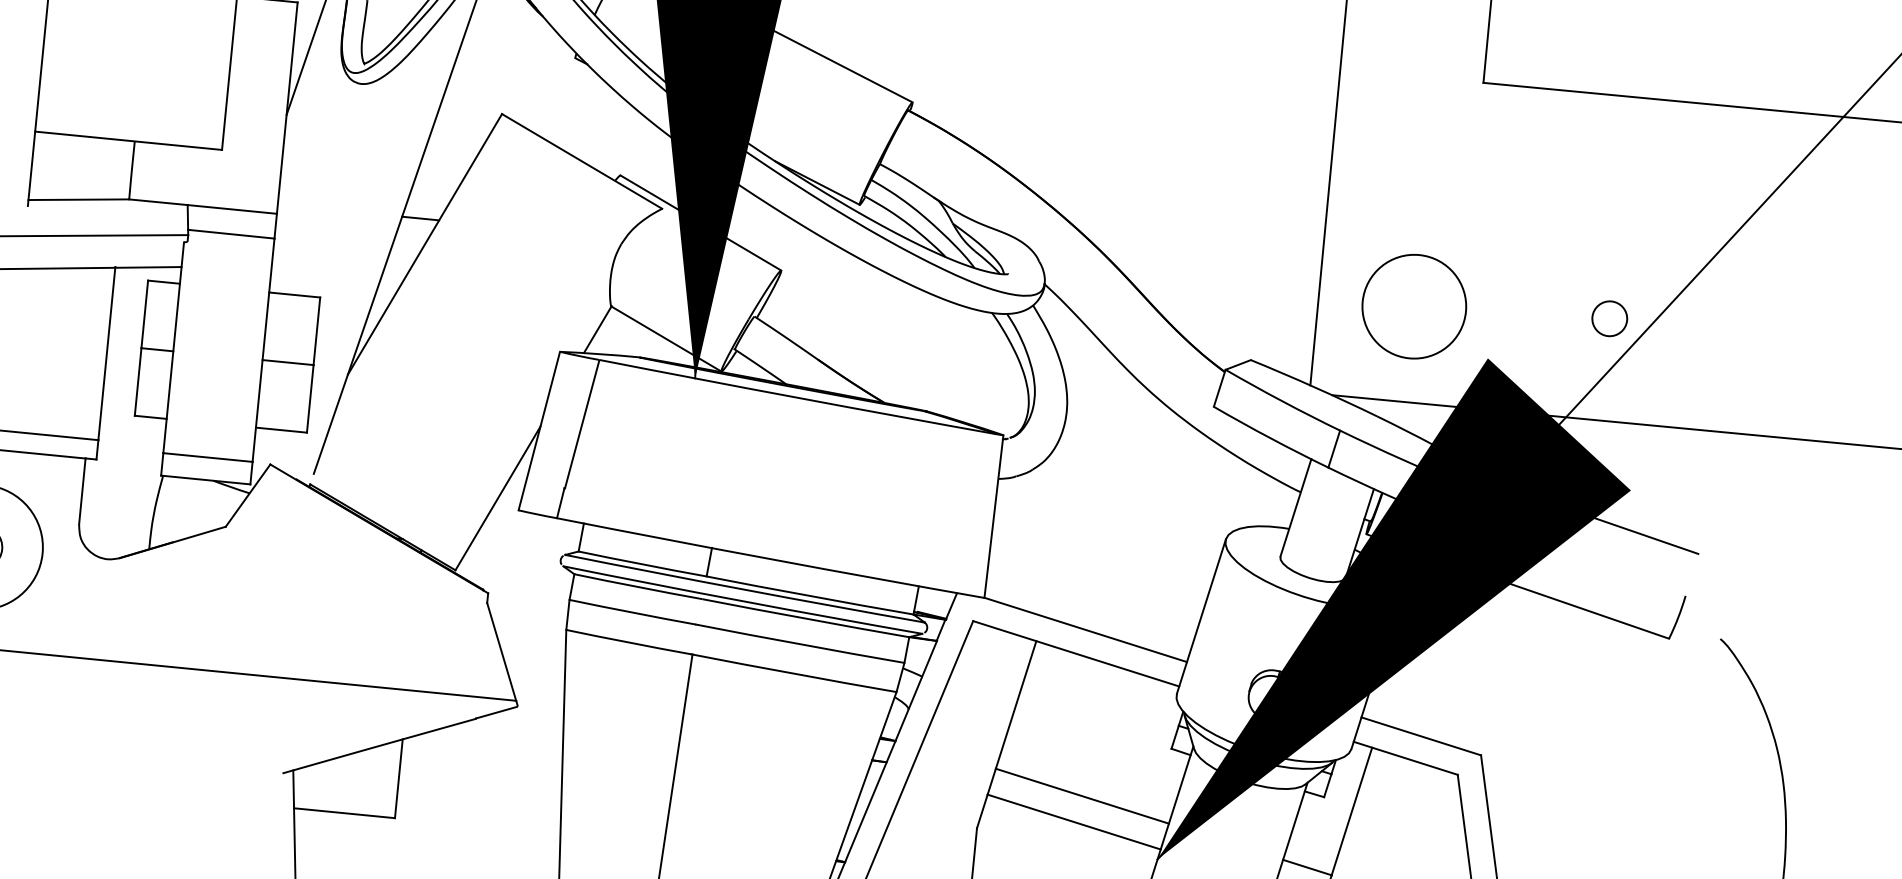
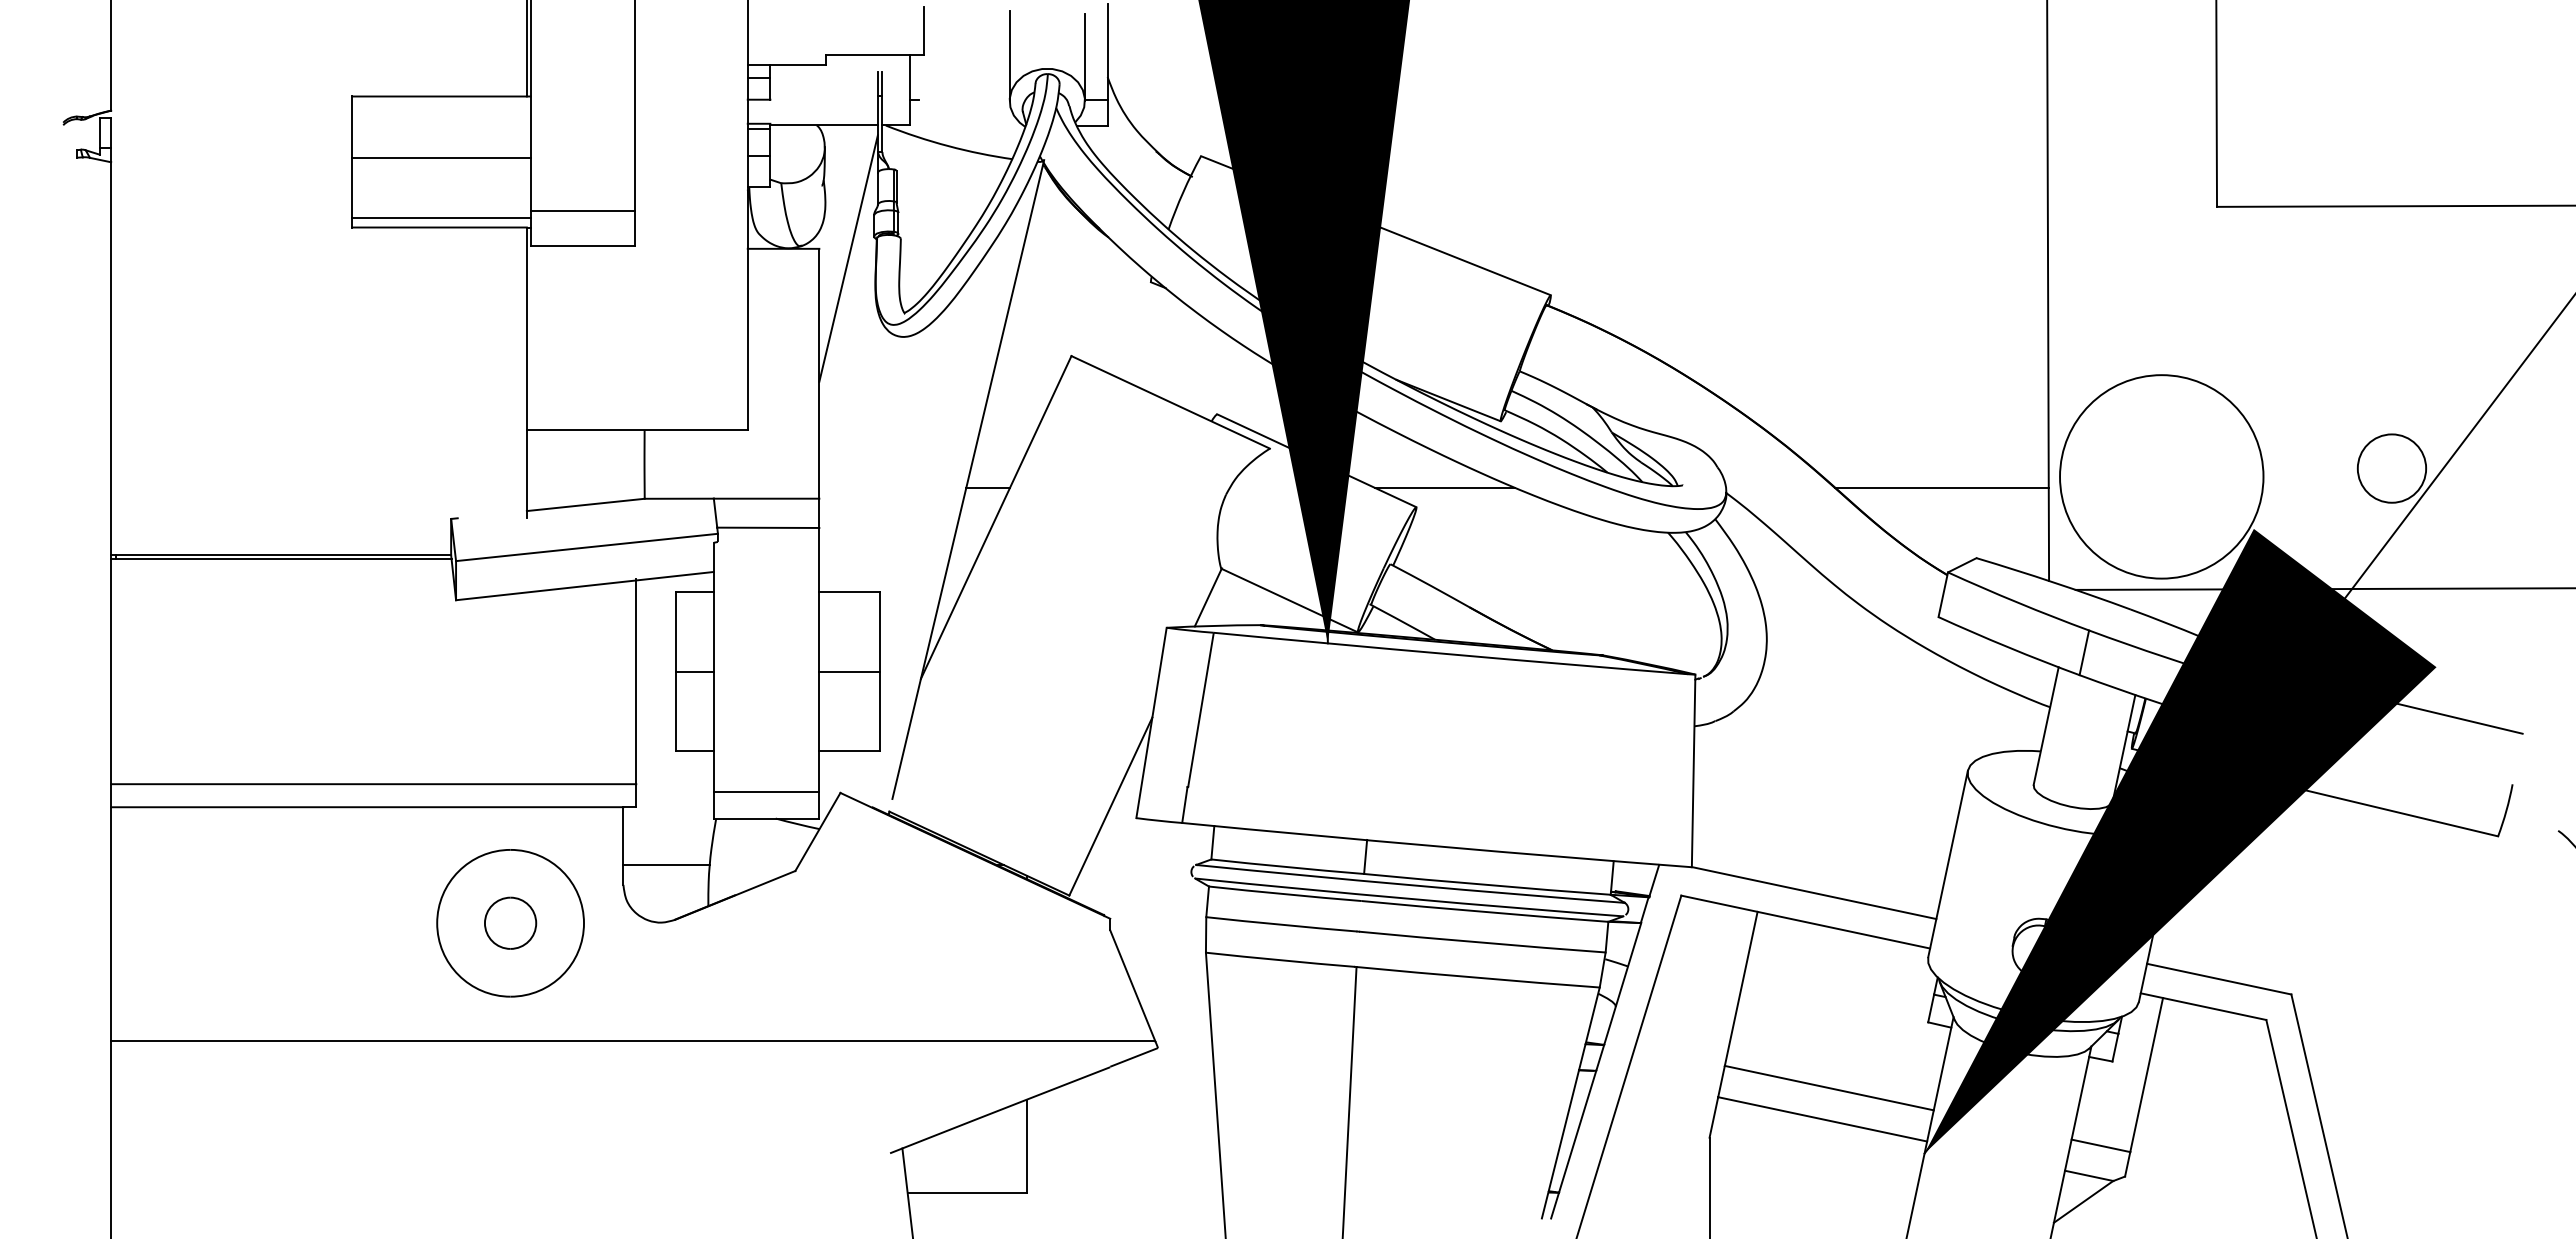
line: (806, 256) -> (1444, 487), added
line: (1227, 297) -> (1941, 487), added
circle: (1414, 306) -> (2161, 476), size x1.67
circle: (1609, 318) -> (2391, 468), size x1.67
line: (117, 511) -> (666, 865), added

